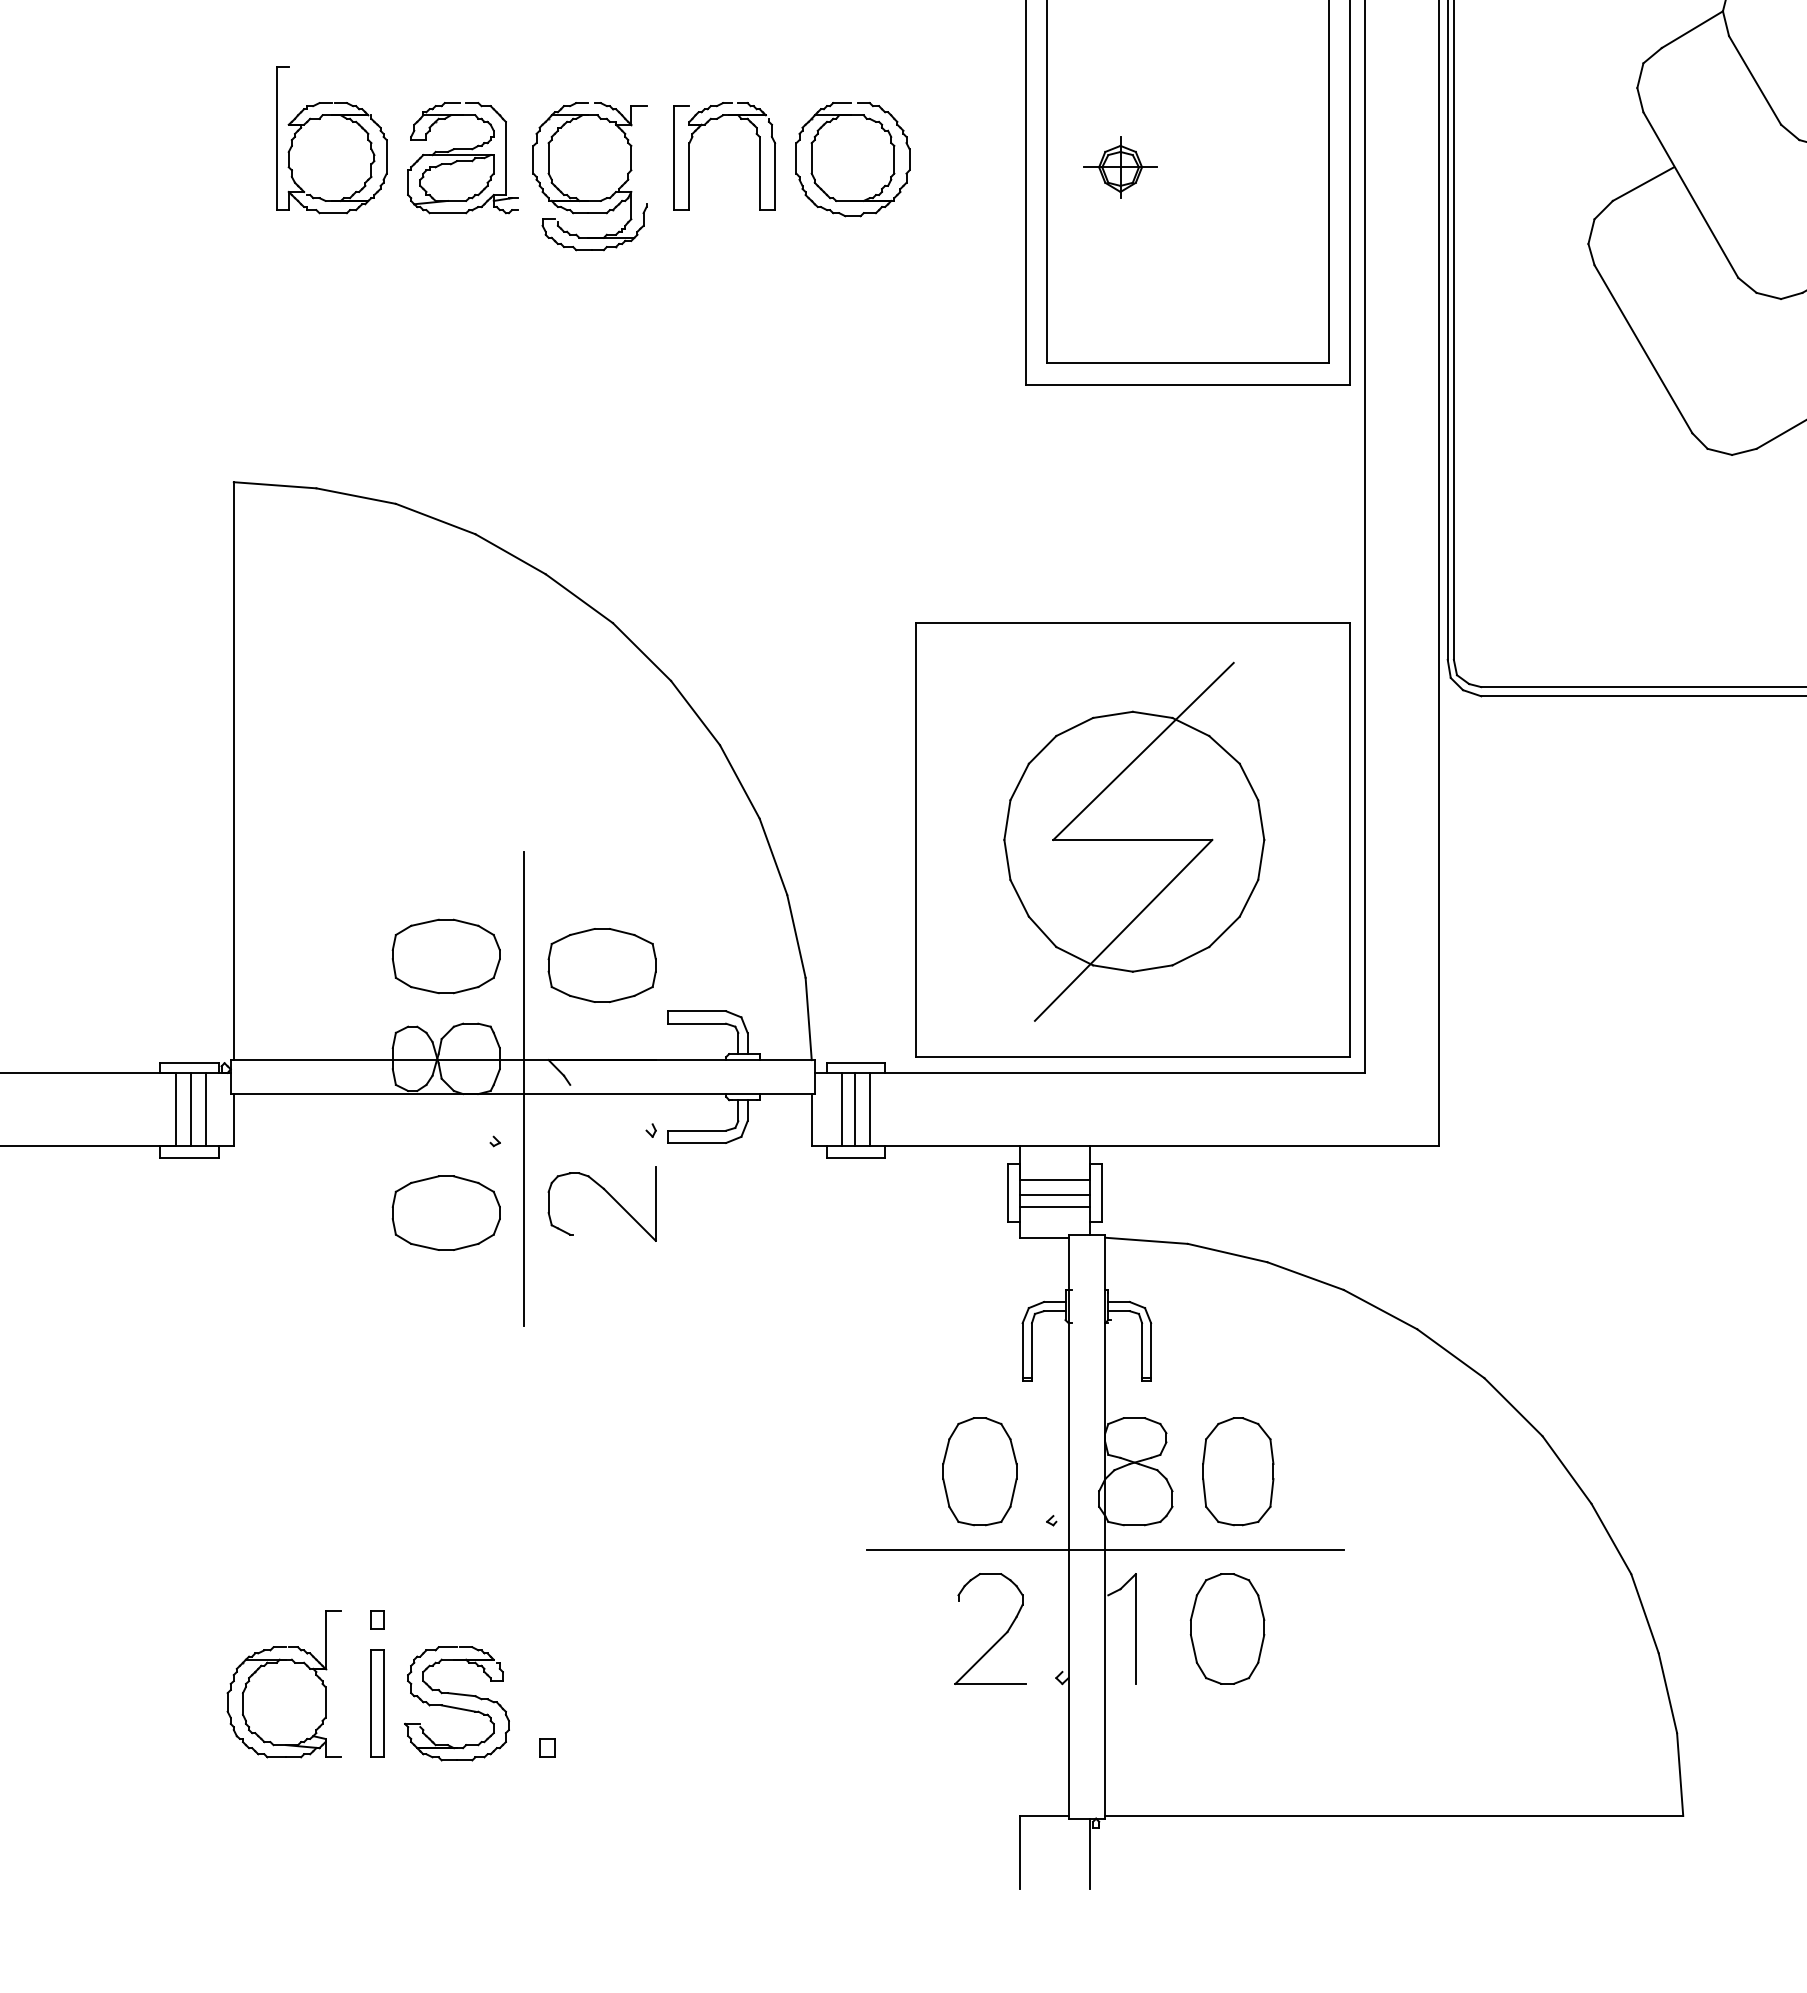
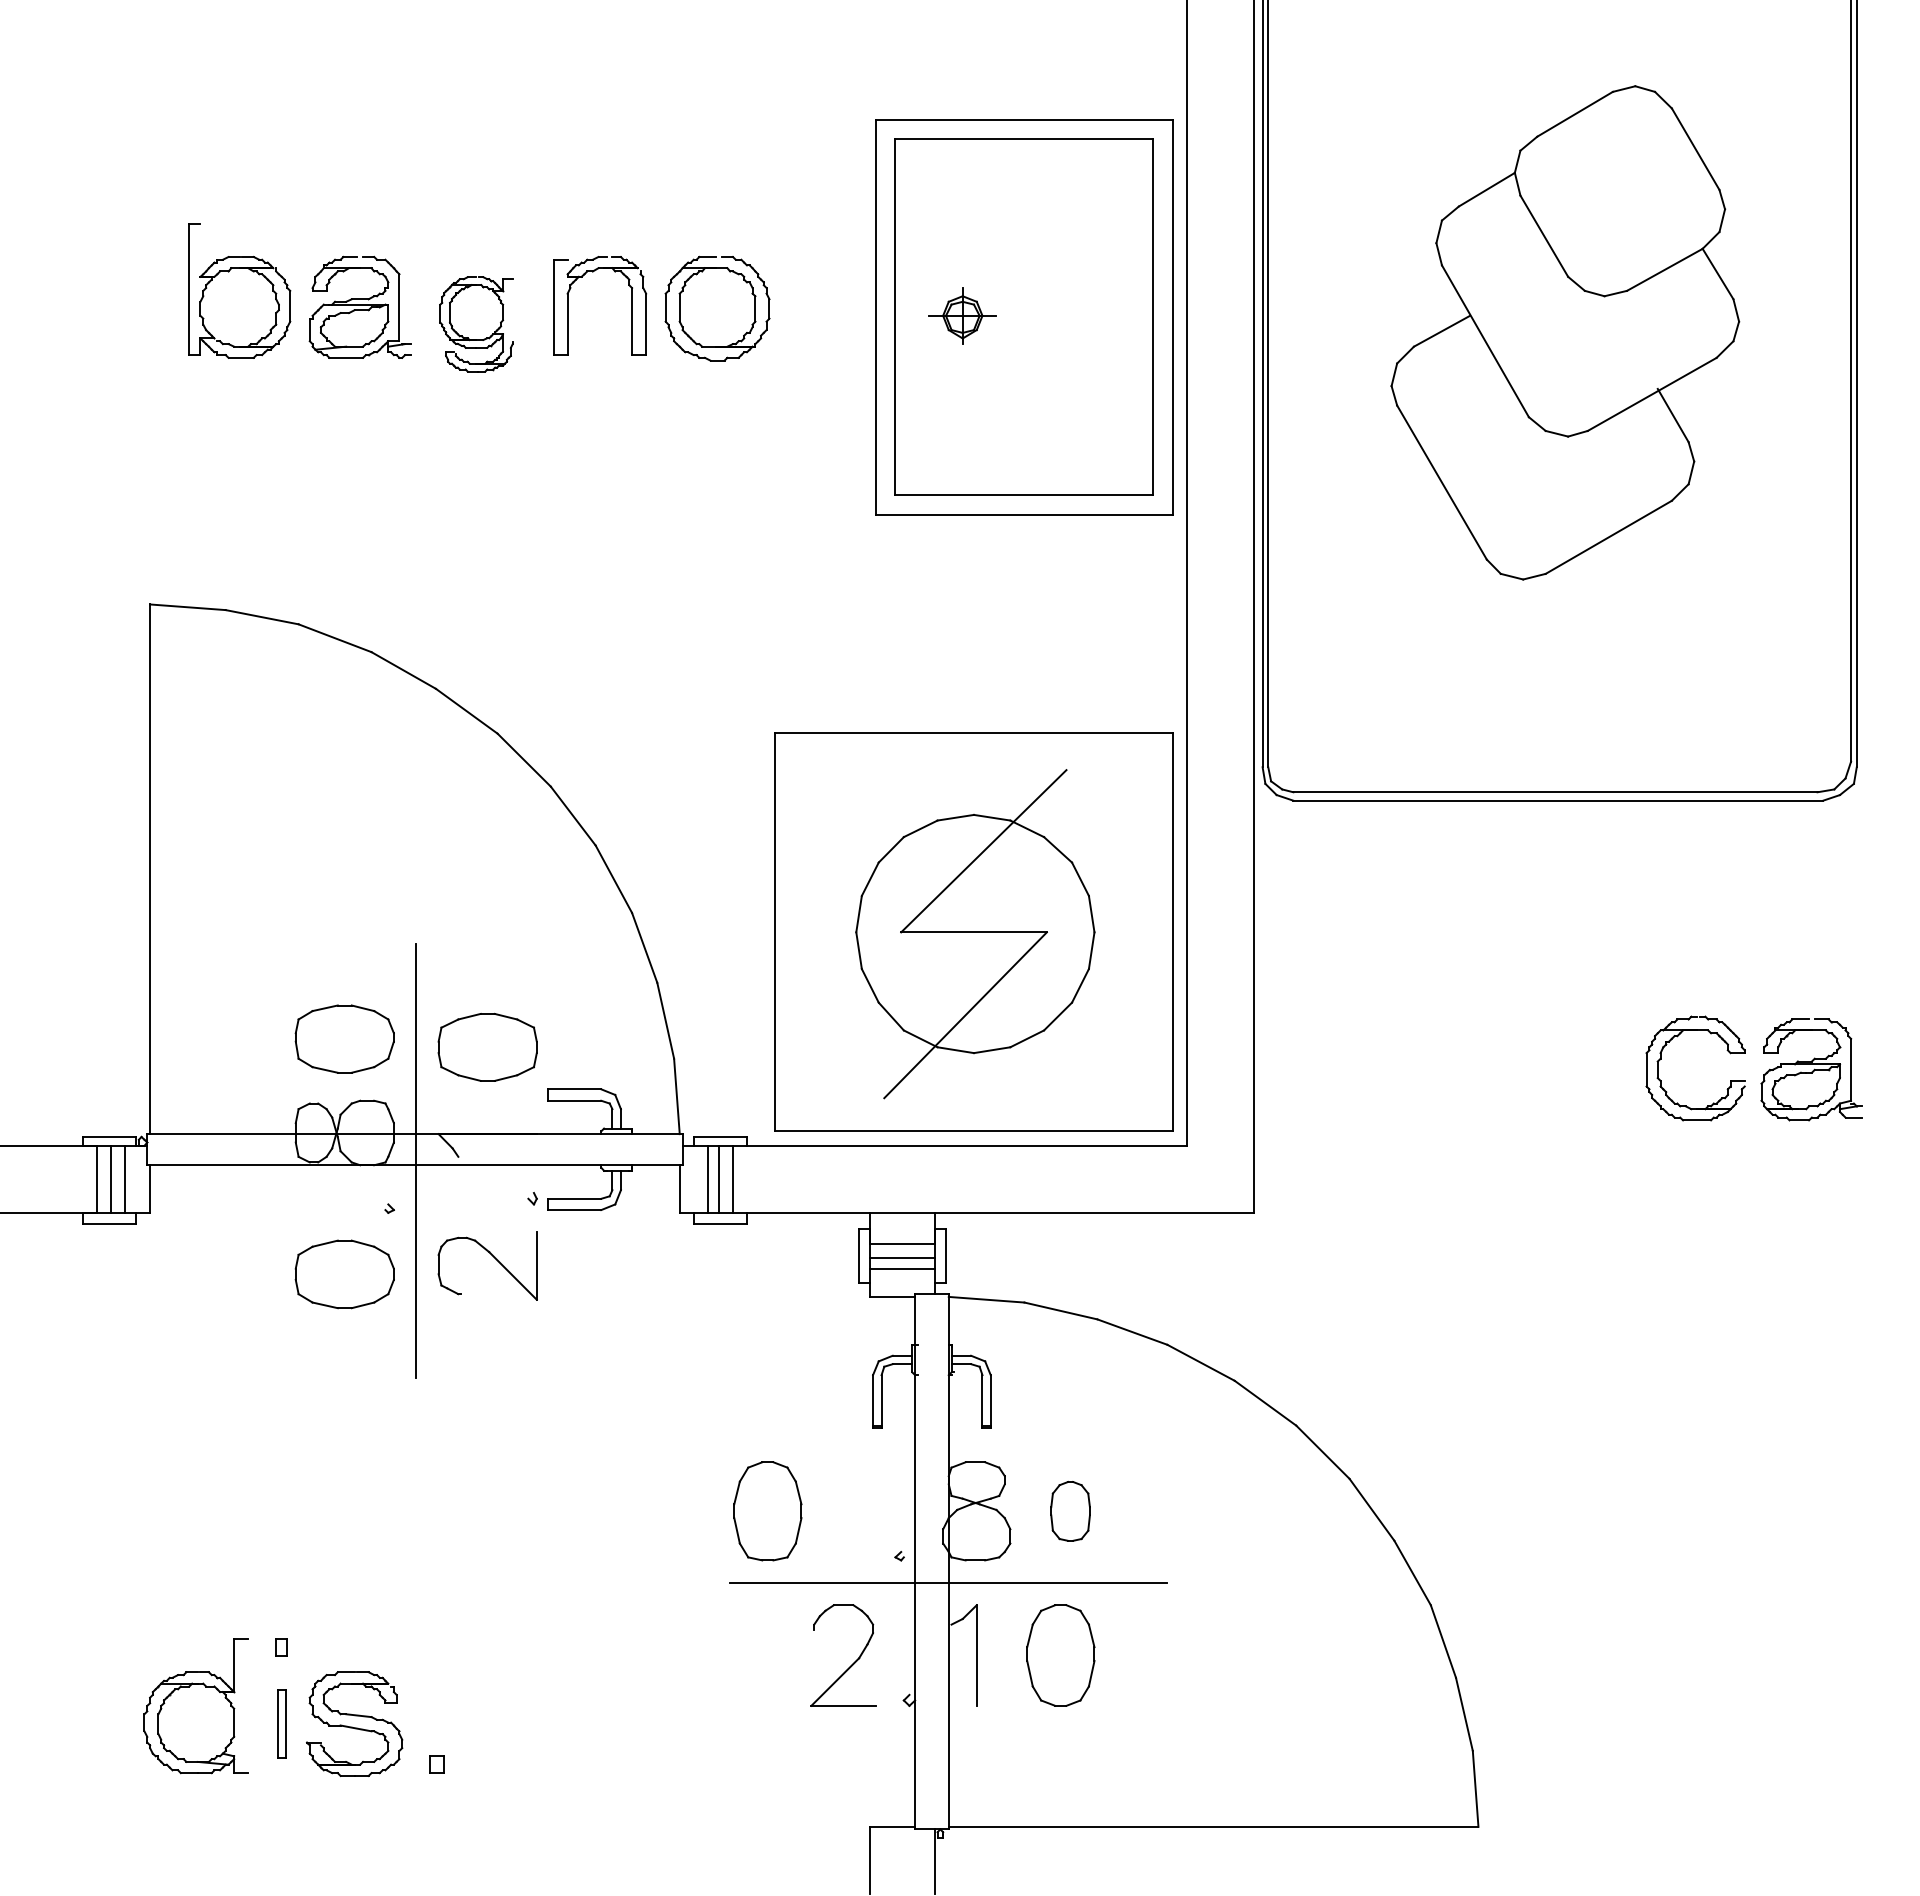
part: (589, 176) -> (476, 324), size x0.7
part: (979, 1471) -> (767, 1511), moved
part: (1238, 1471) -> (1070, 1511), size x0.6
part: (377, 1703) -> (281, 1723), size x0.7

